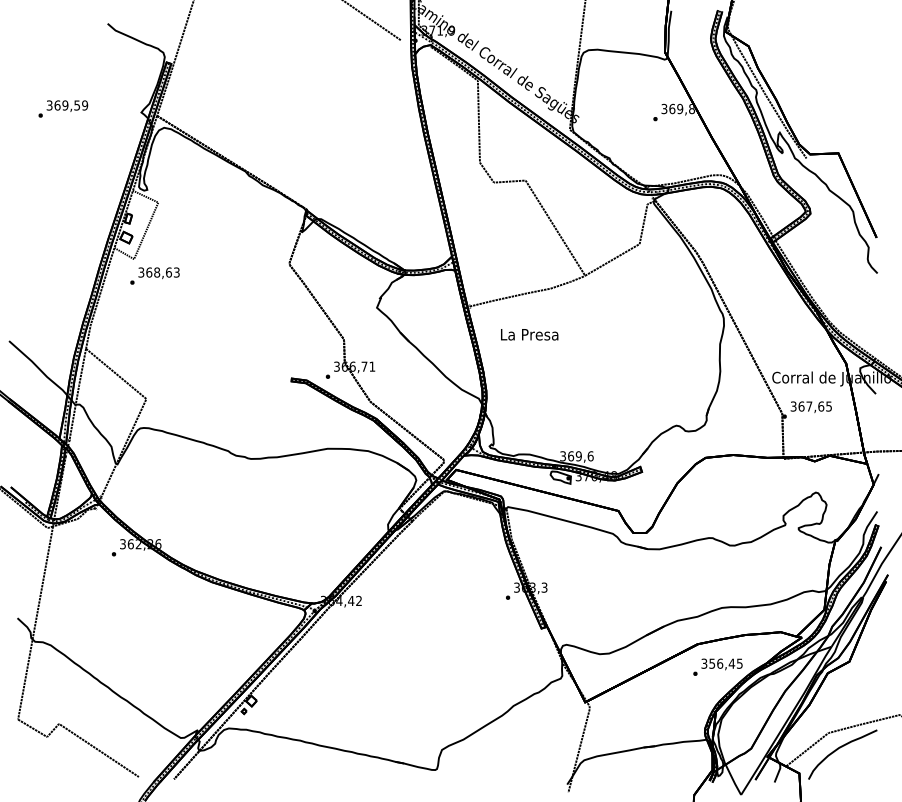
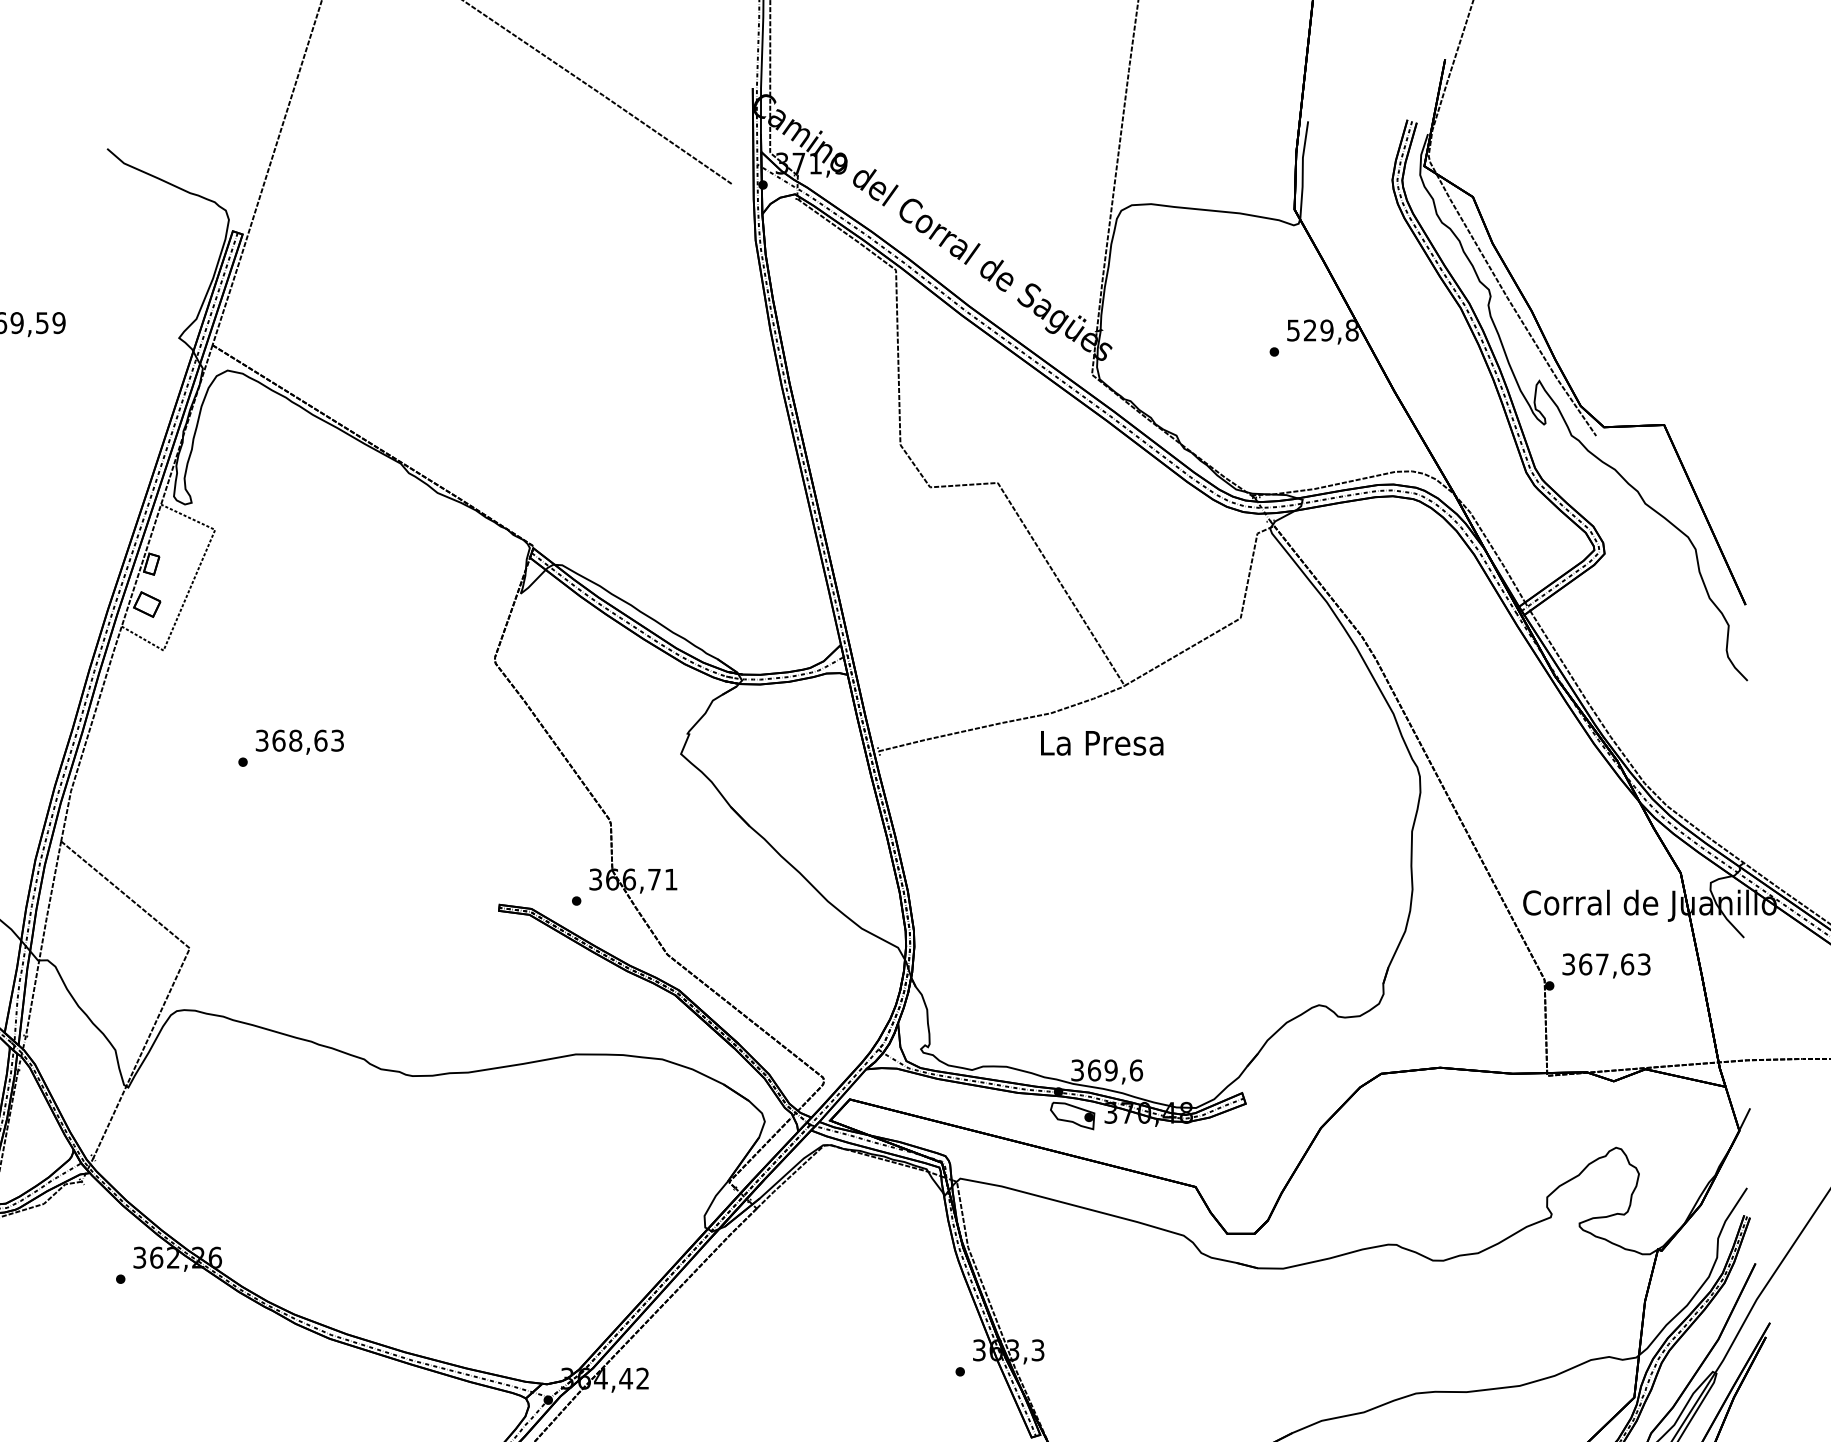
text: (668, 108) -> (1302, 329), 369,8 -> 529,8
text: (154, 275) -> (290, 747), moved
text: (529, 334) -> (1101, 742), moved
text: (828, 405) -> (1643, 962), 367,65 -> 367,63

